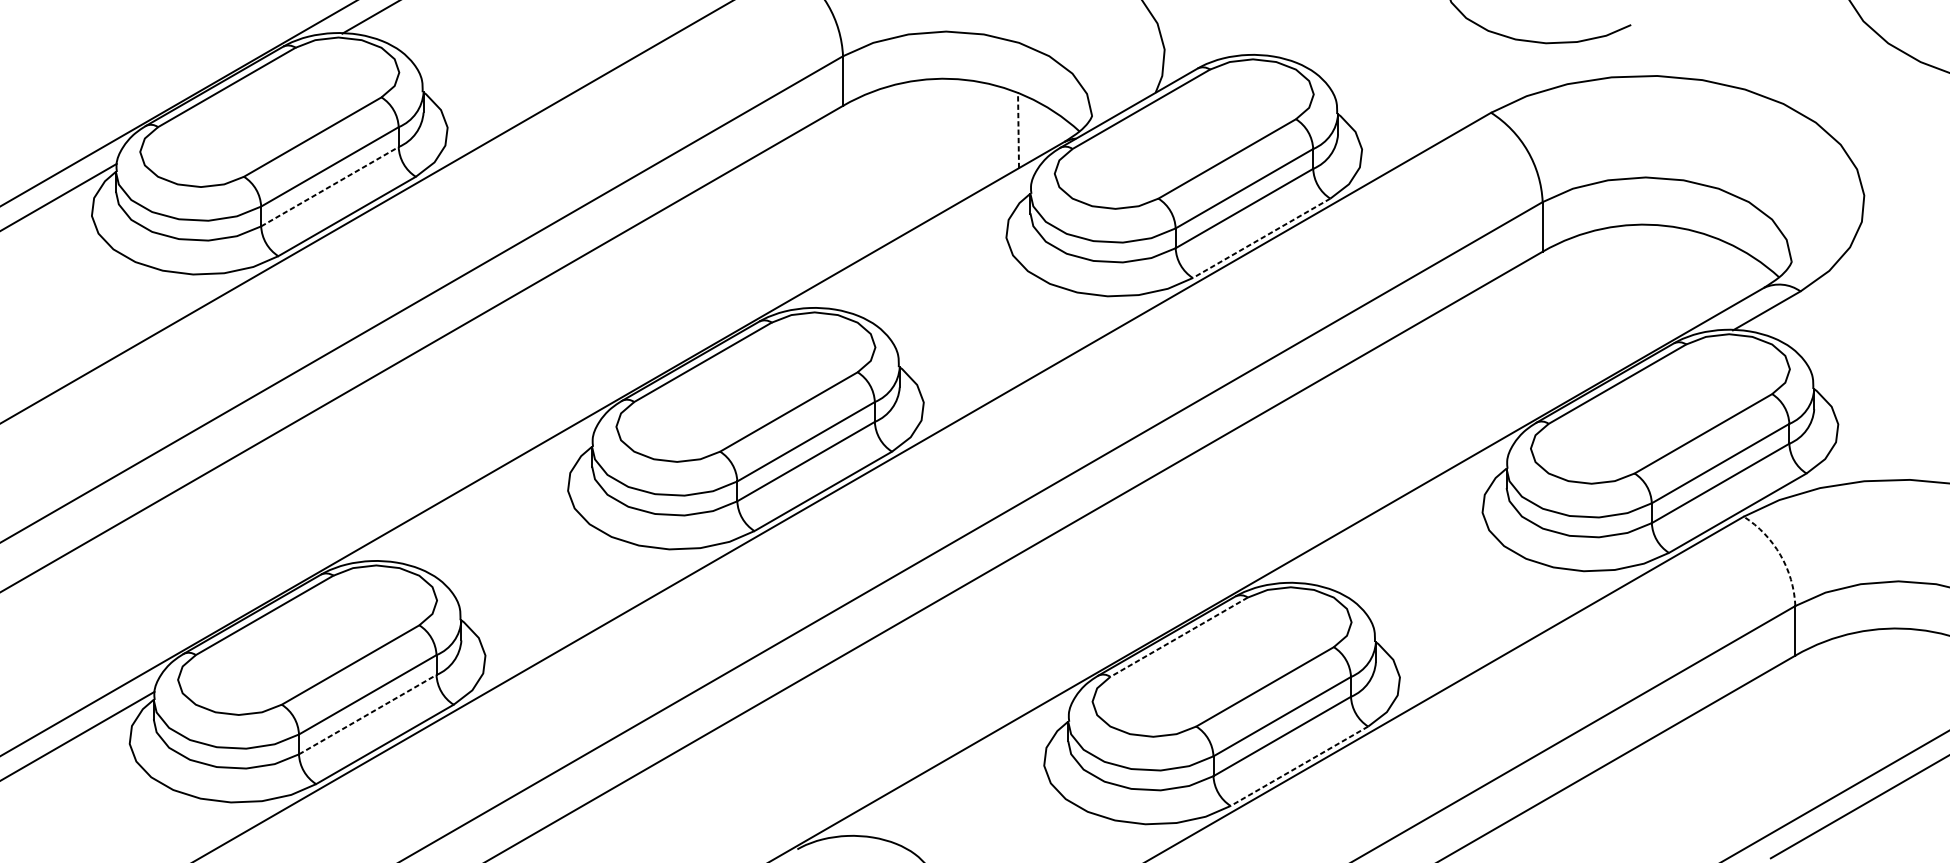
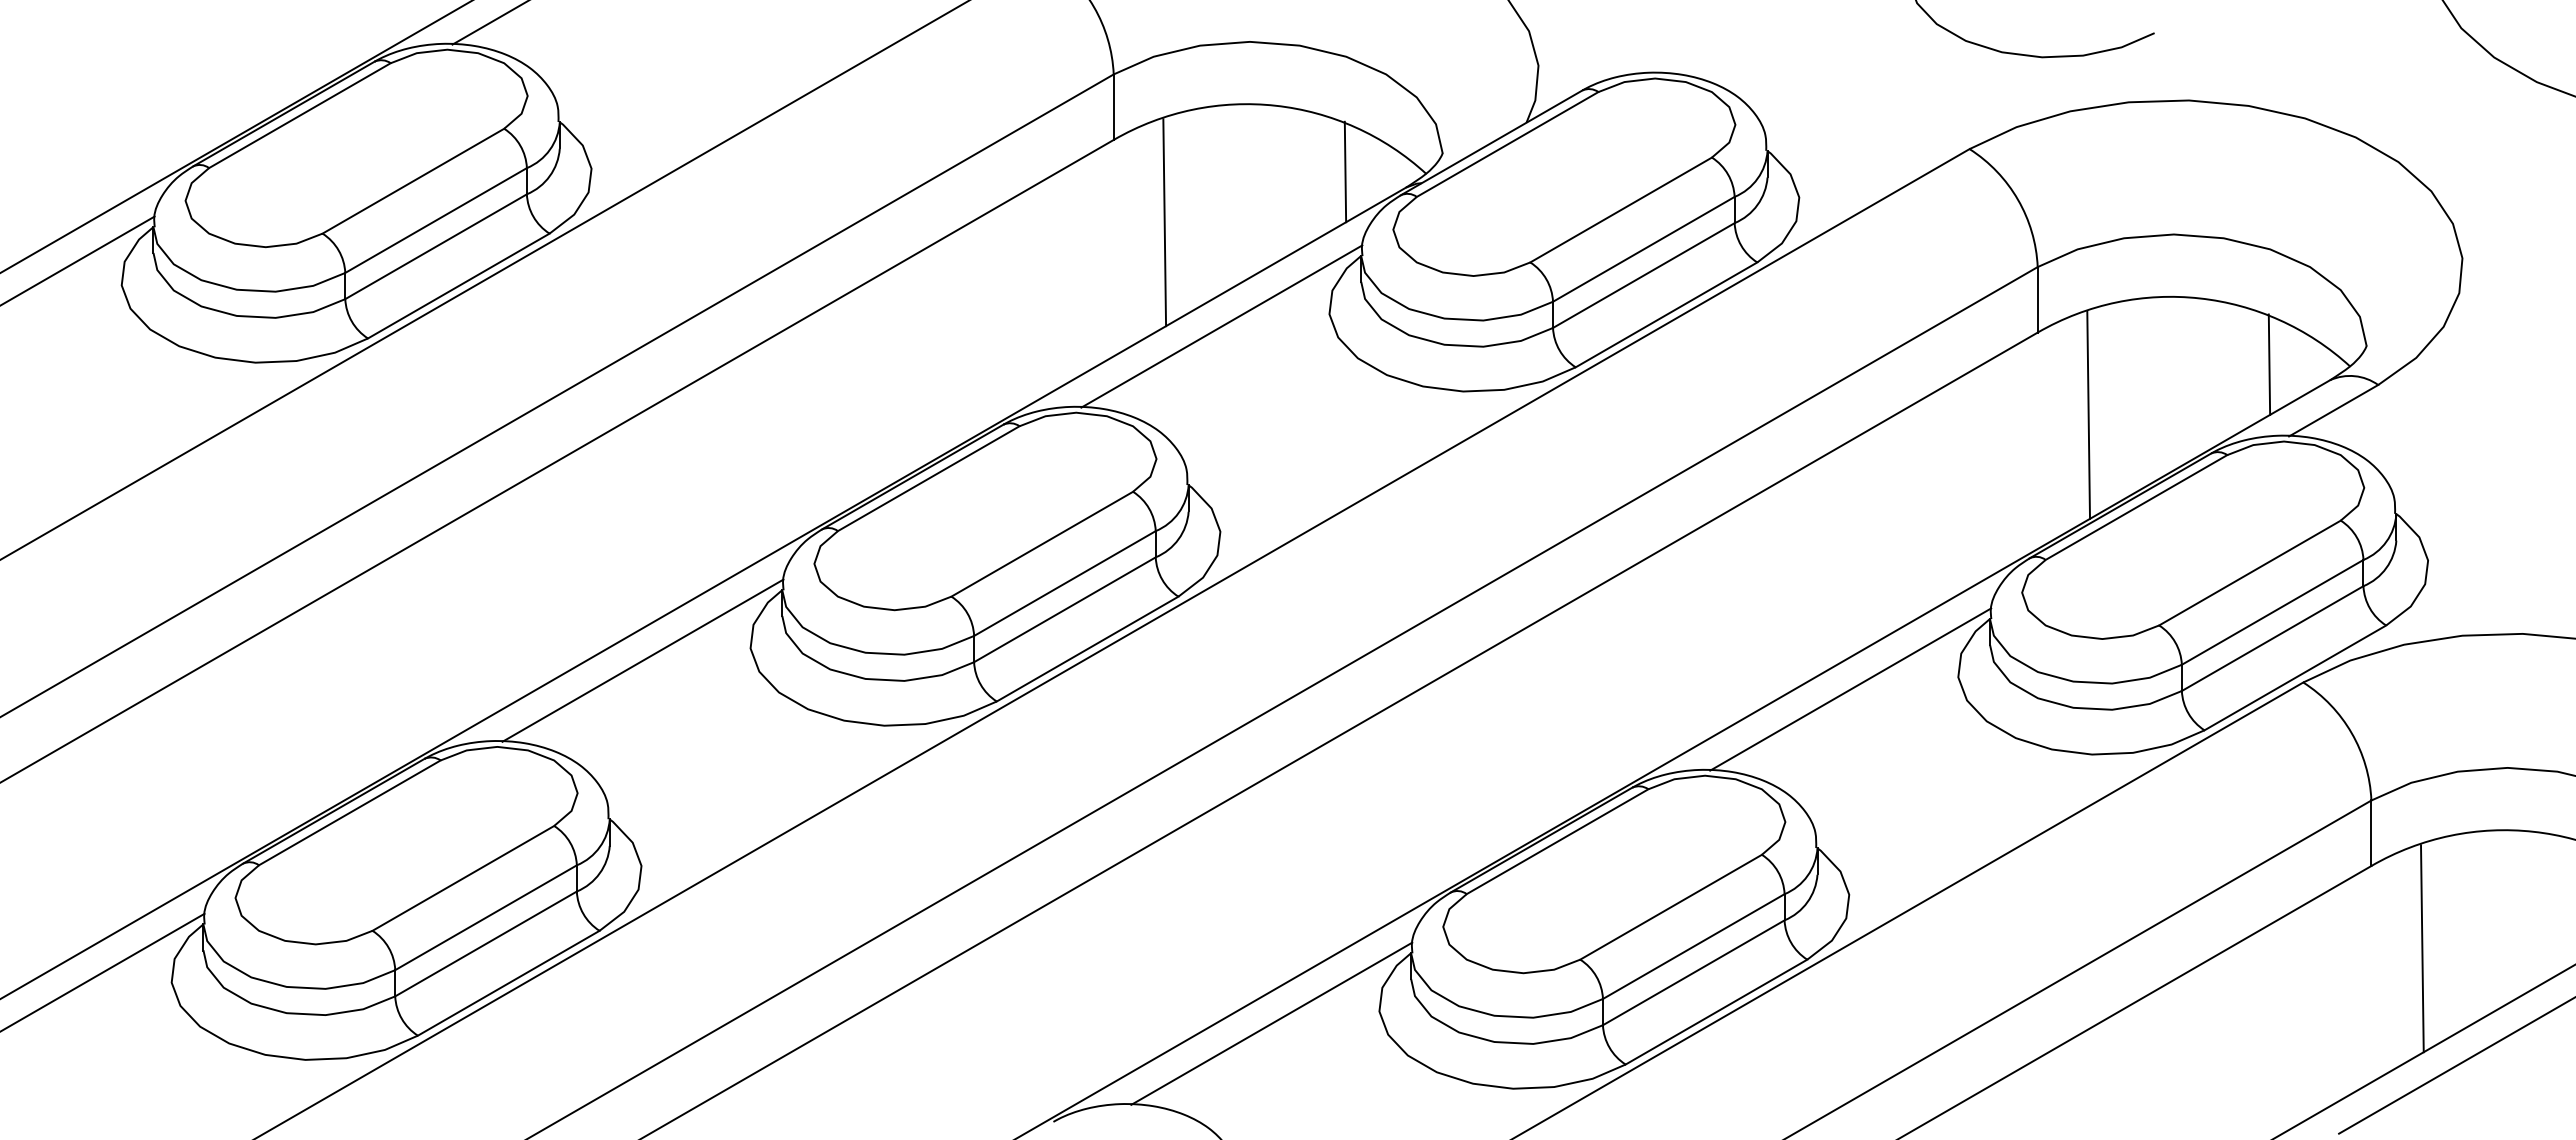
line: (1018, 129) -> (1345, 171), dashed -> solid
line: (881, 168) -> (1164, 222), added
line: (330, 186) -> (436, 246), dashed -> solid
line: (1261, 238) -> (1666, 314), dashed -> solid
line: (924, 247) -> (1221, 326), added
line: (1718, 275) -> (2269, 364), added
line: (1581, 313) -> (2088, 414), added
line: (486, 500) -> (642, 660), added
line: (1400, 521) -> (1850, 689), added
arc: (1780, 555) -> (2351, 733), dashed -> solid
line: (1179, 637) -> (1557, 841), dashed -> solid
line: (368, 714) -> (486, 943), dashed -> solid
line: (1834, 718) -> (2422, 948), added
line: (1299, 766) -> (1716, 1012), dashed -> solid
line: (962, 774) -> (1271, 1023), added

